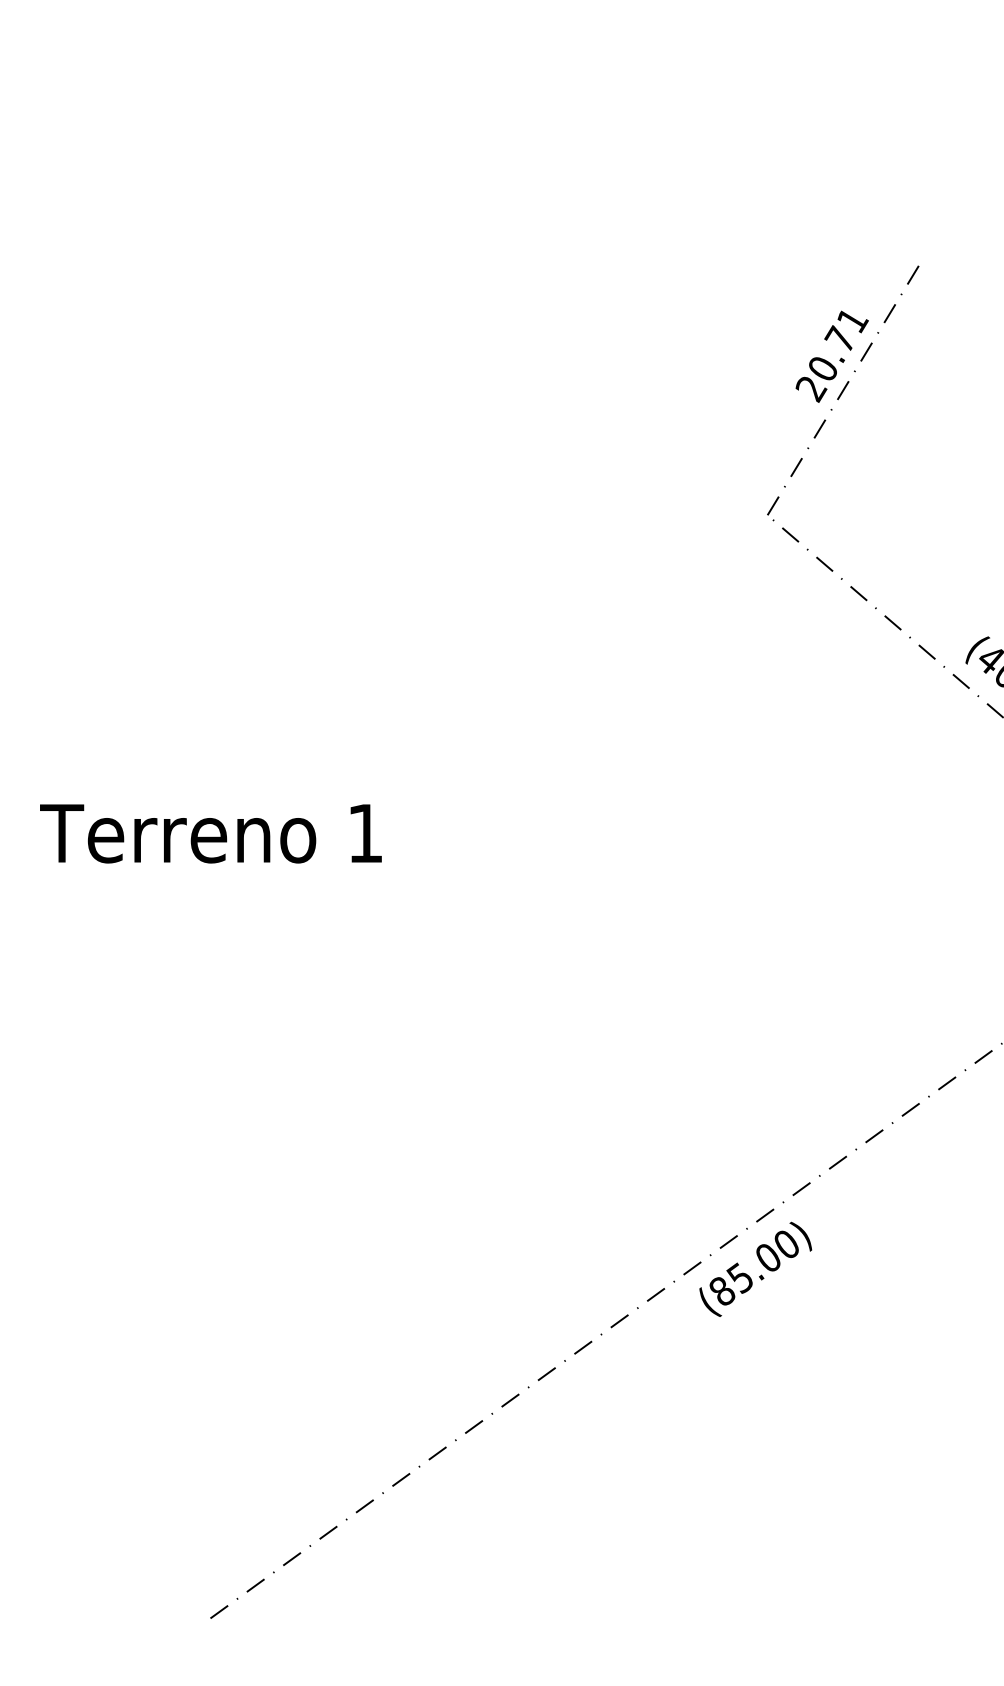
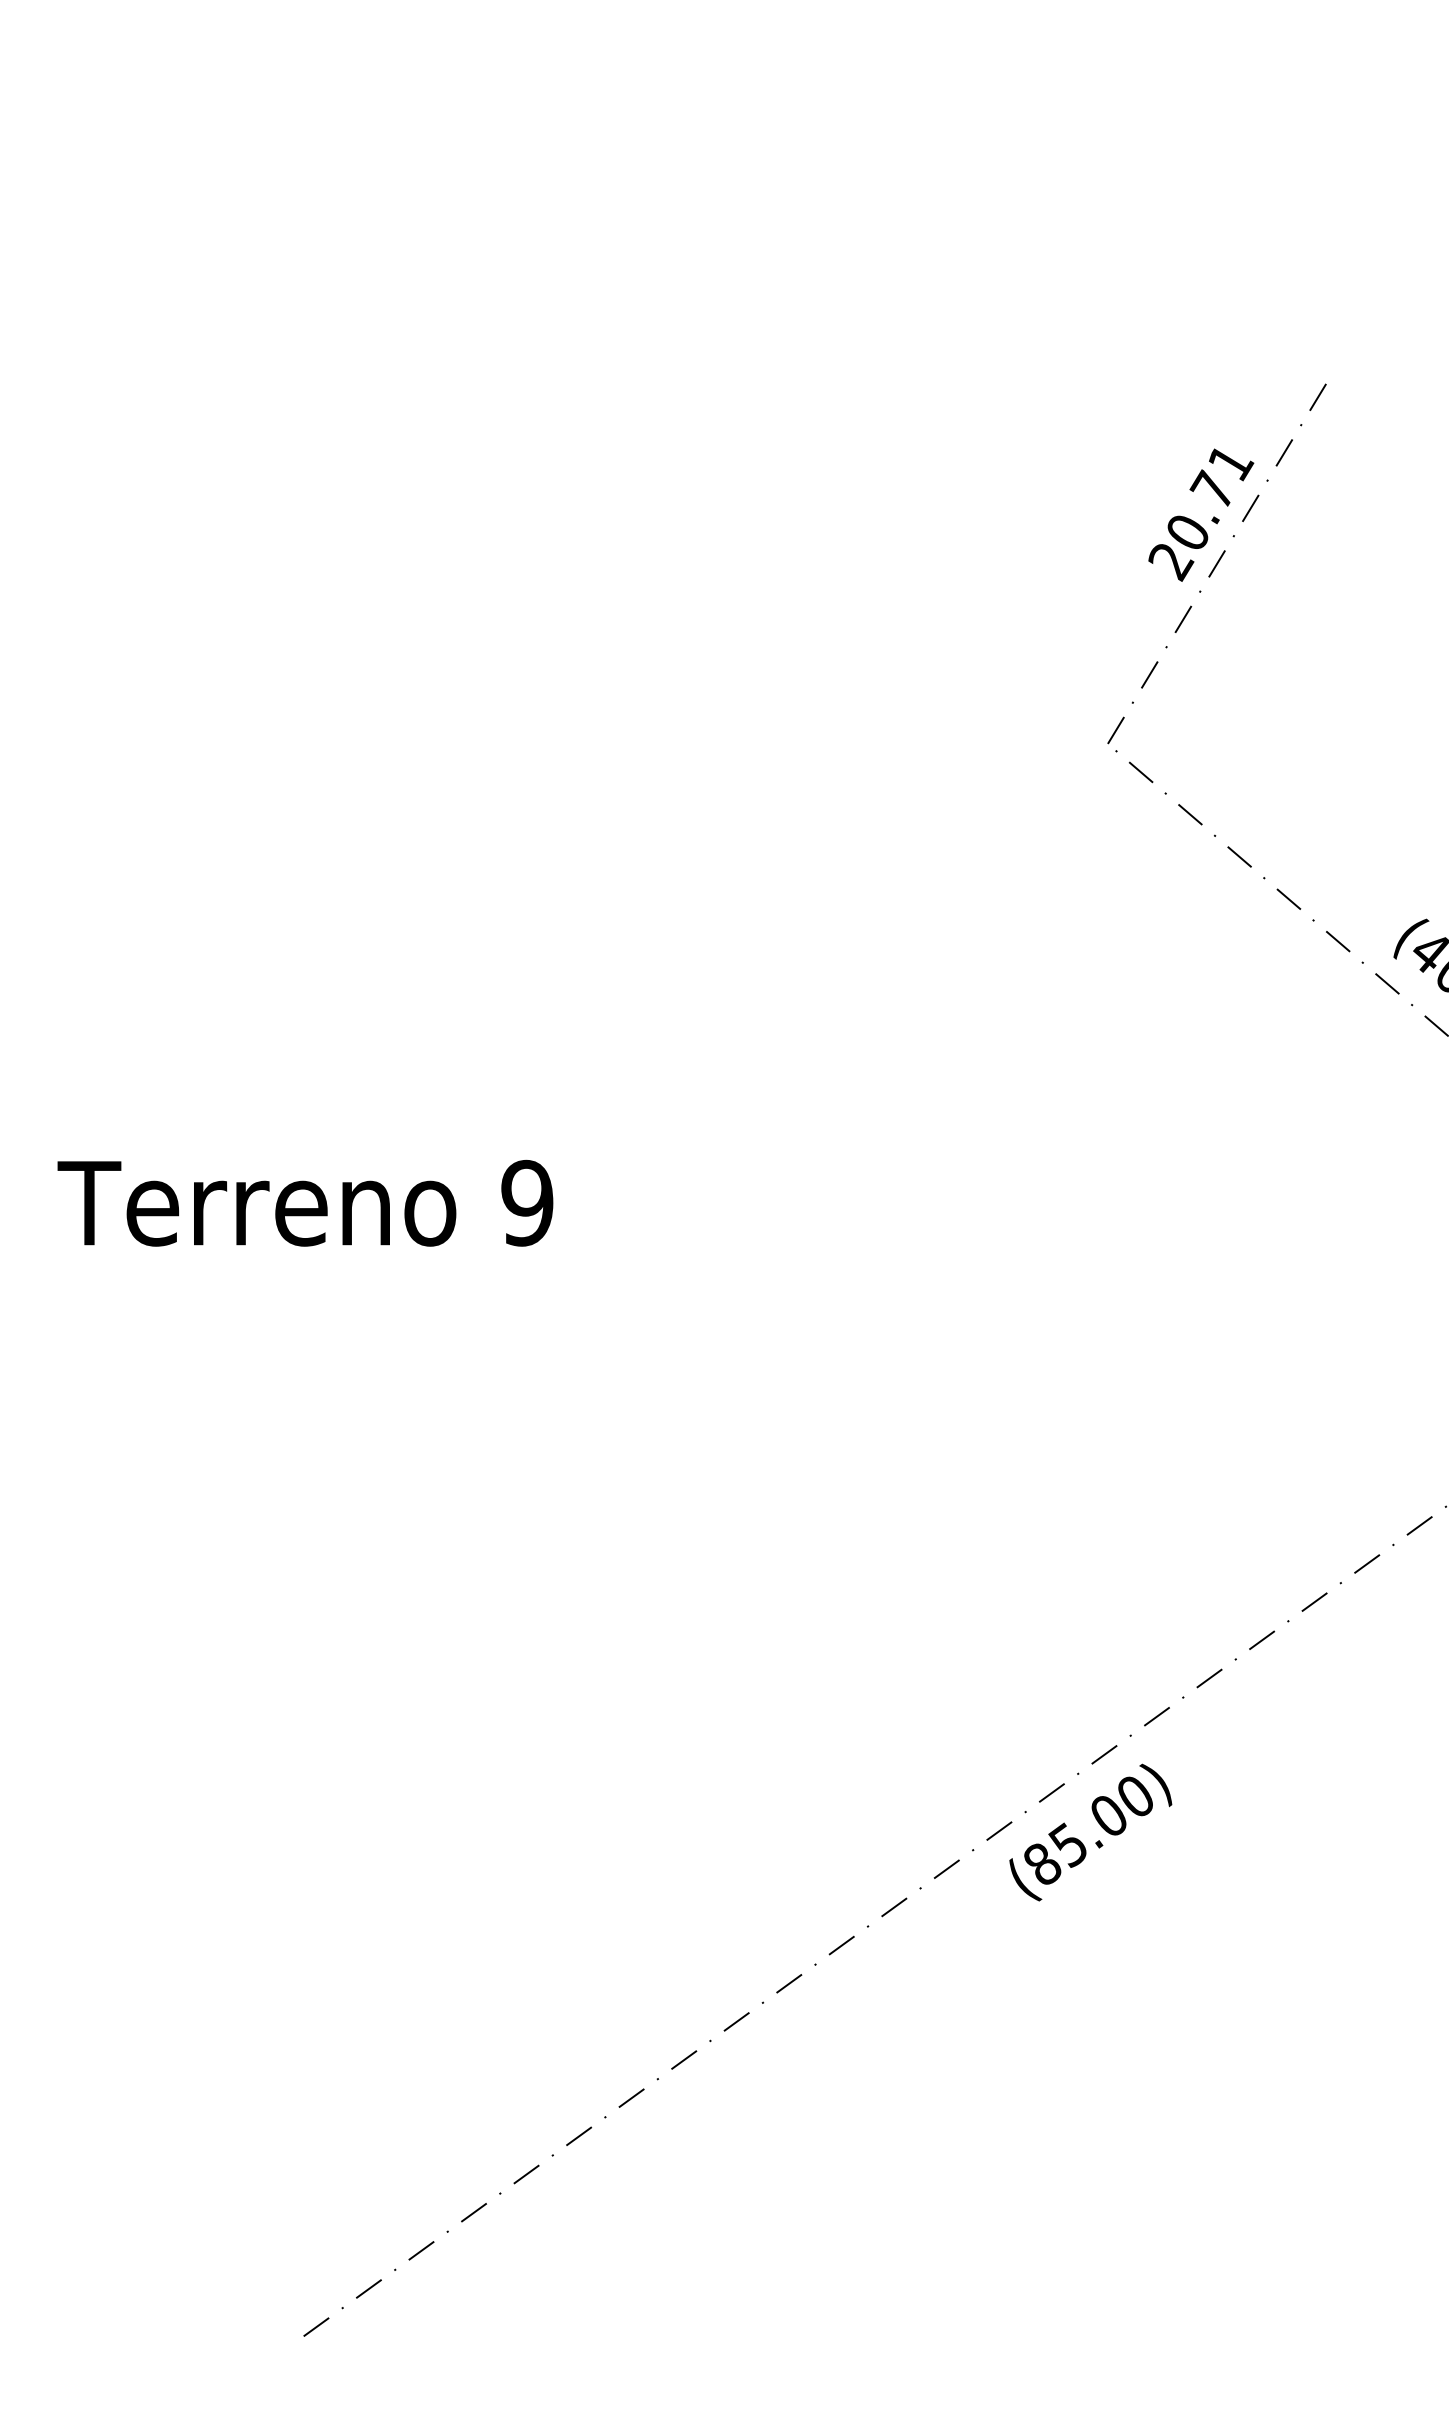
text: (365, 833) -> (527, 1203), 1 -> 9

